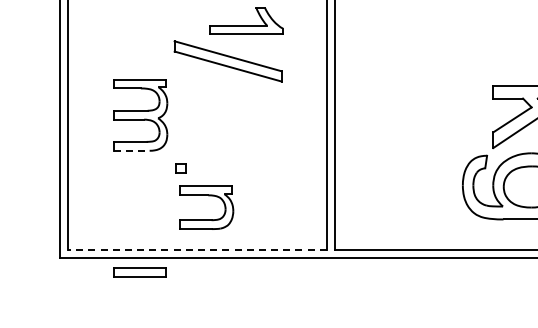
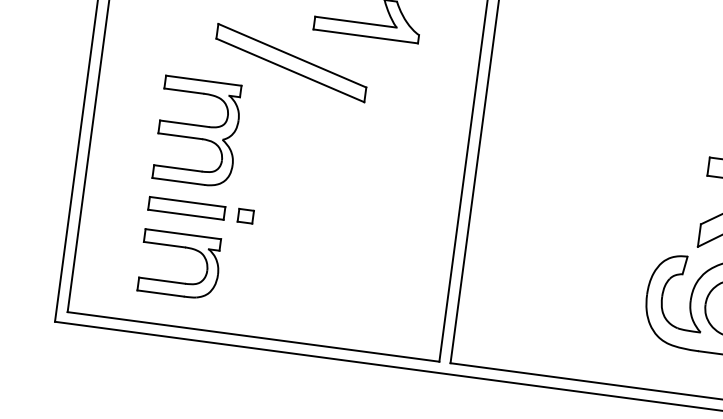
part: (227, 61) -> (290, 63), moved
line: (132, 150) -> (179, 181), dashed -> solid
part: (208, 196) -> (185, 249), moved
line: (196, 250) -> (252, 336), dashed -> solid
part: (139, 272) -> (186, 208), moved

